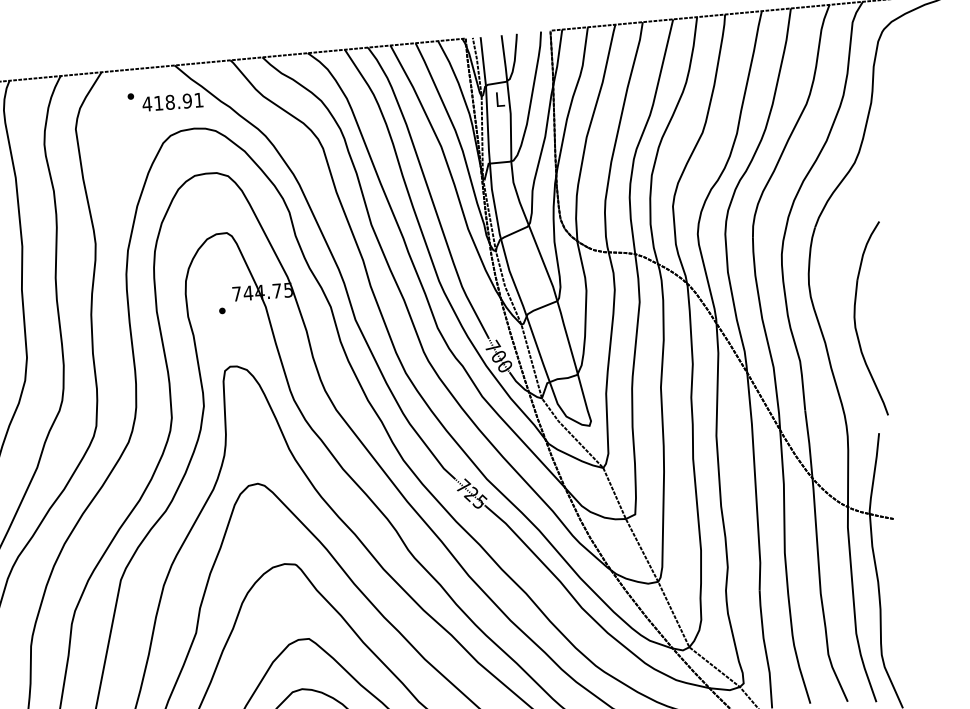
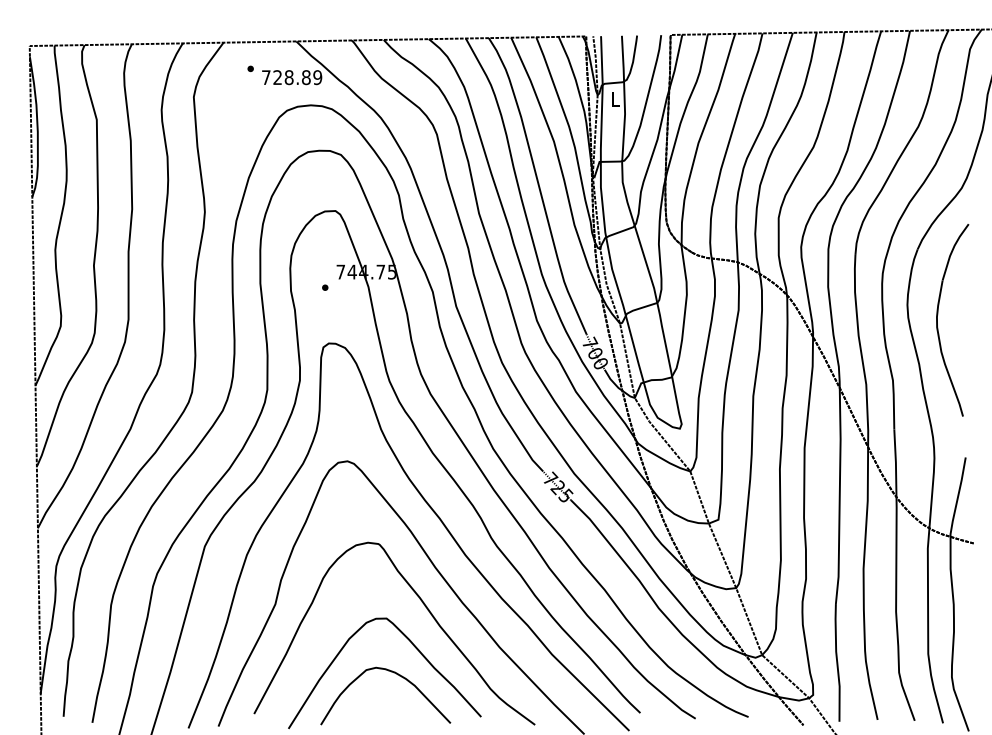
text: (172, 102) -> (291, 77), 418.91 -> 728.89
part: (855, 320) -> (937, 320), moved

